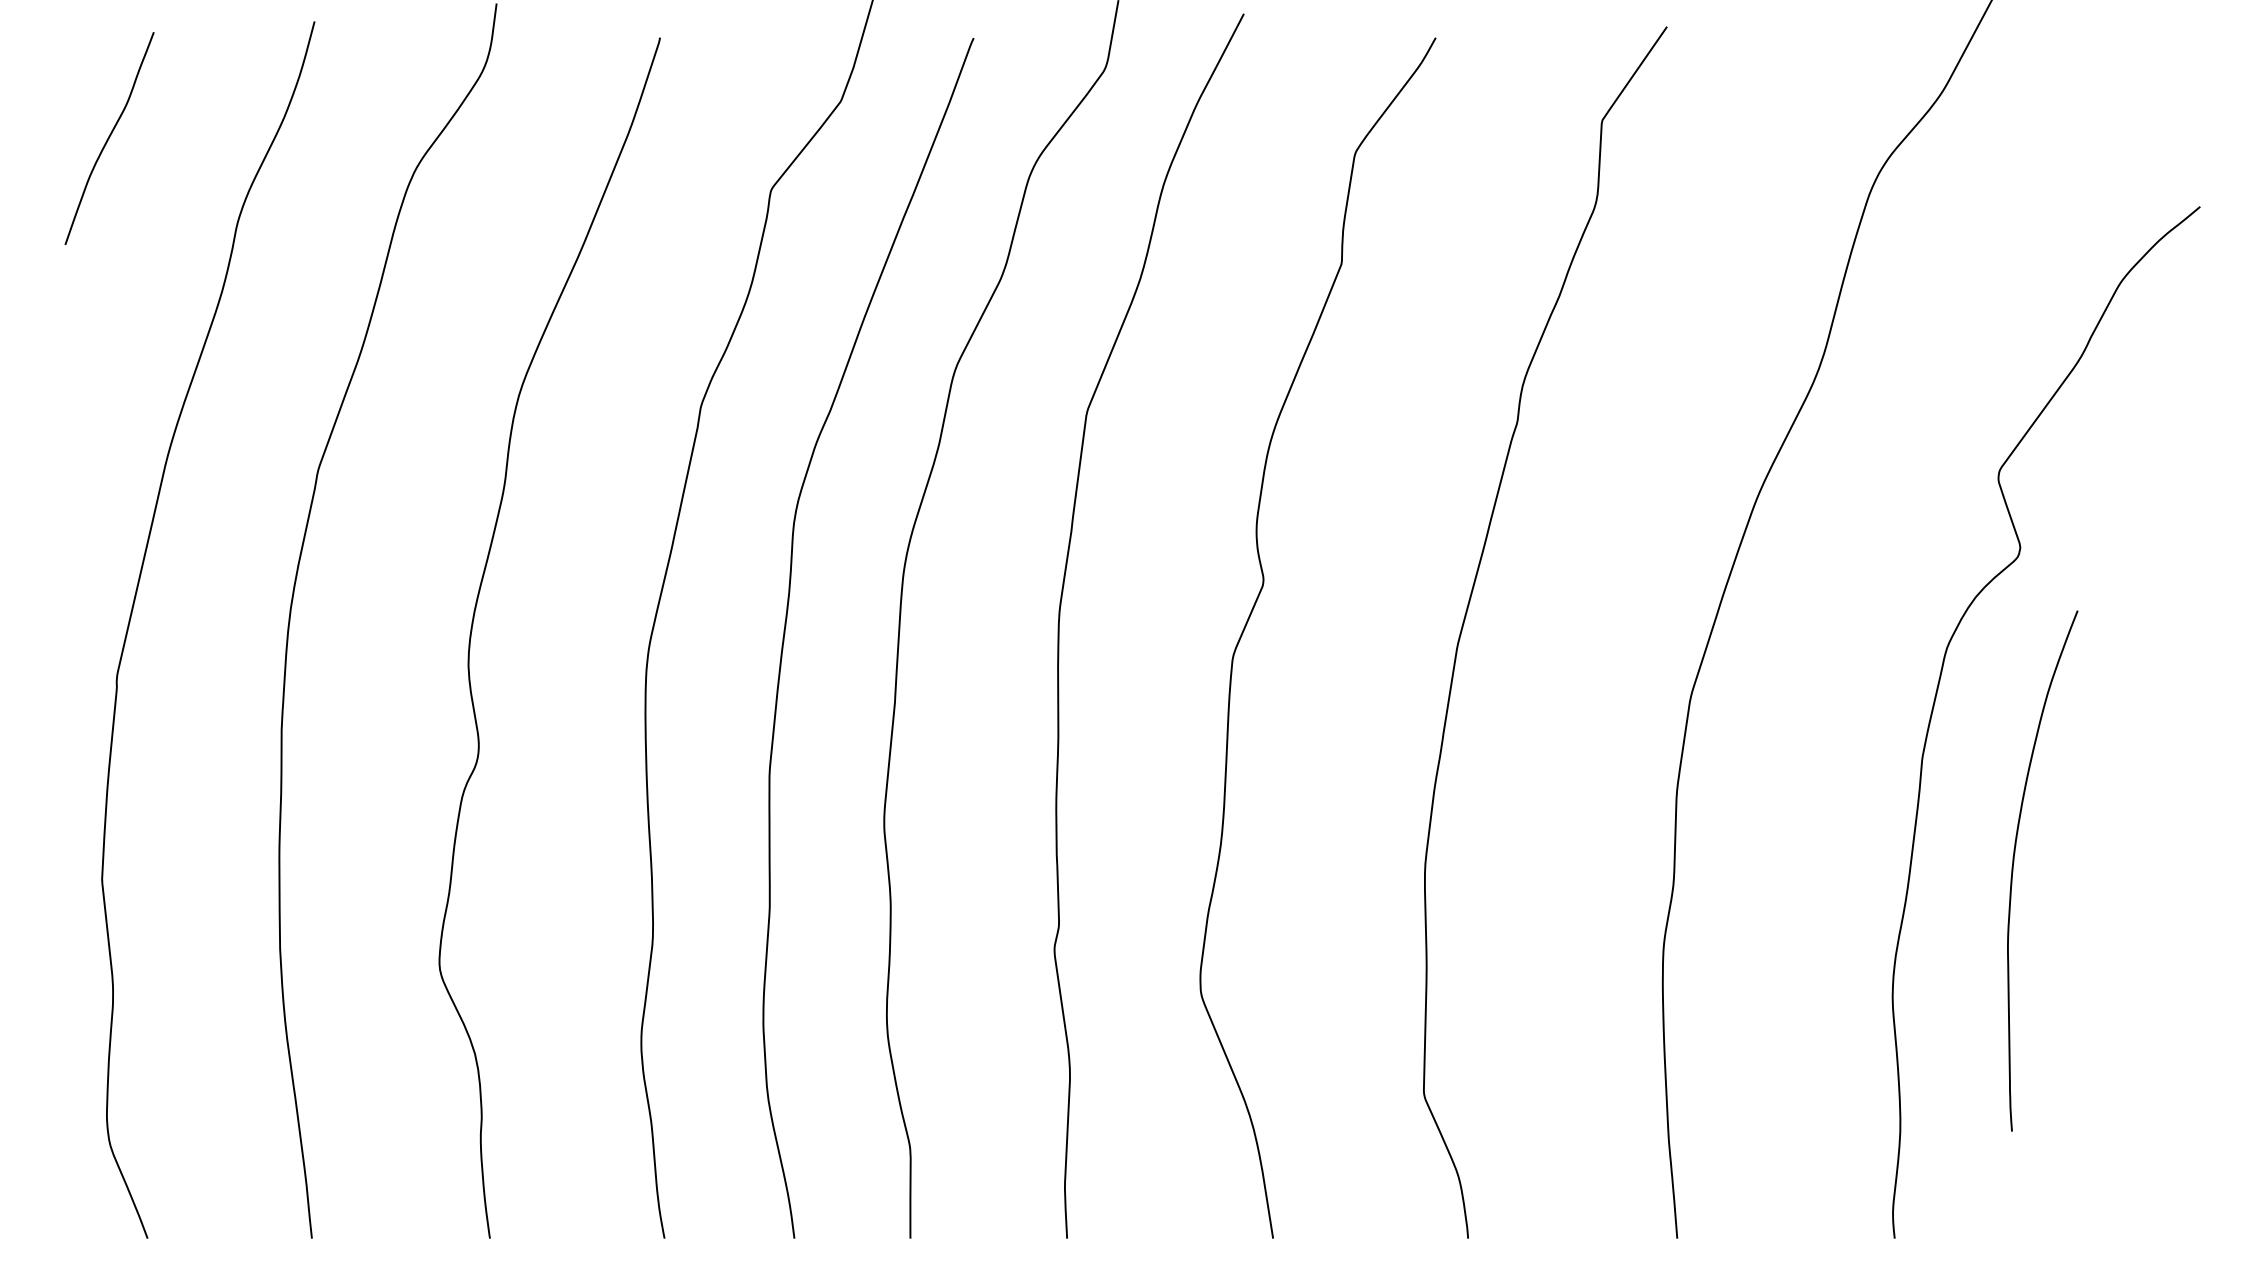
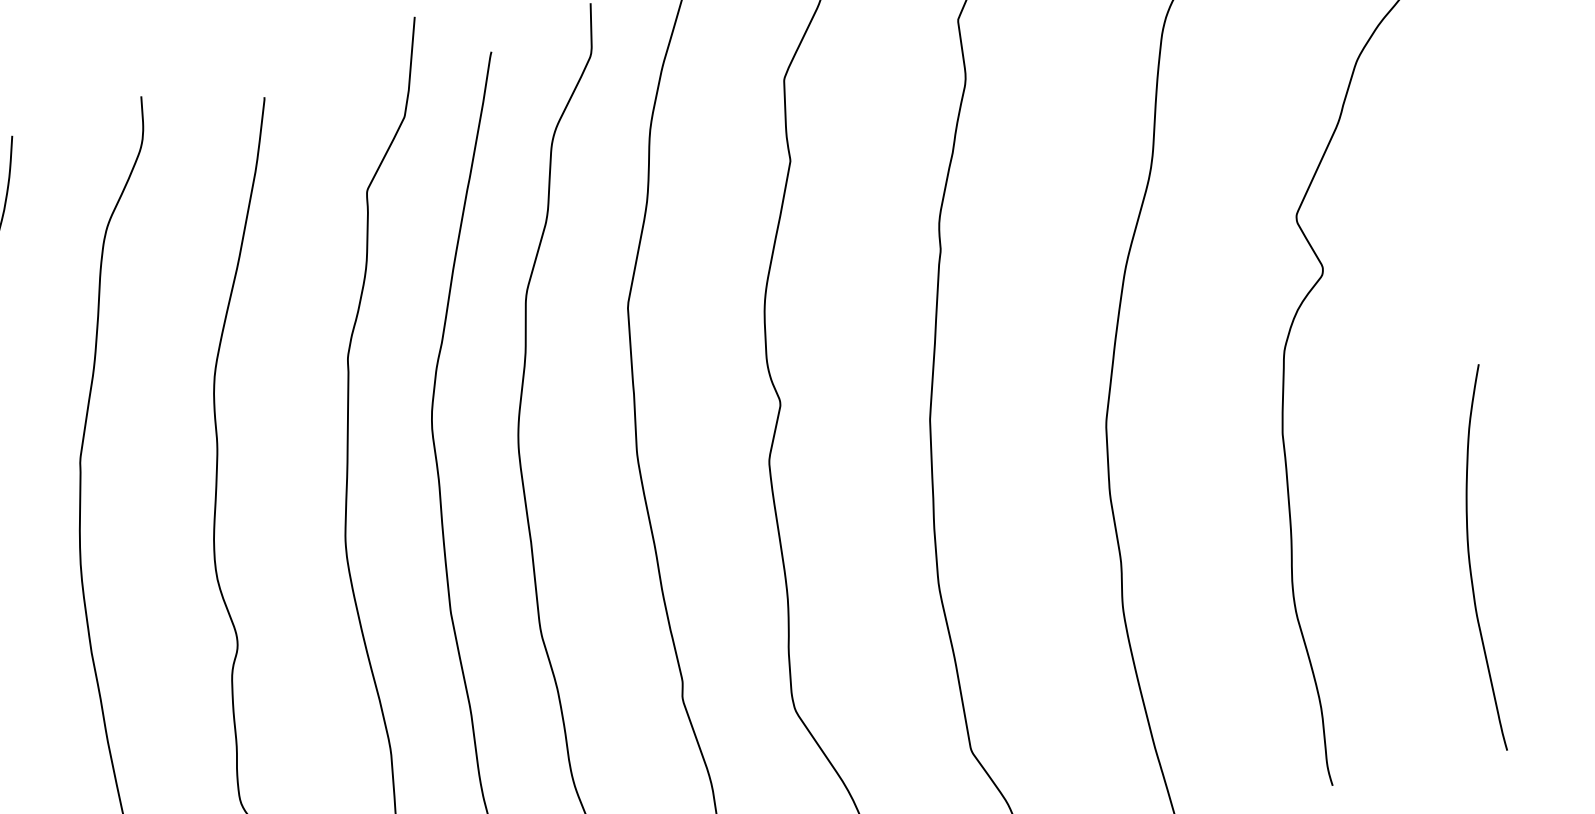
curve: (2013, 870) -> (1470, 561), moved

